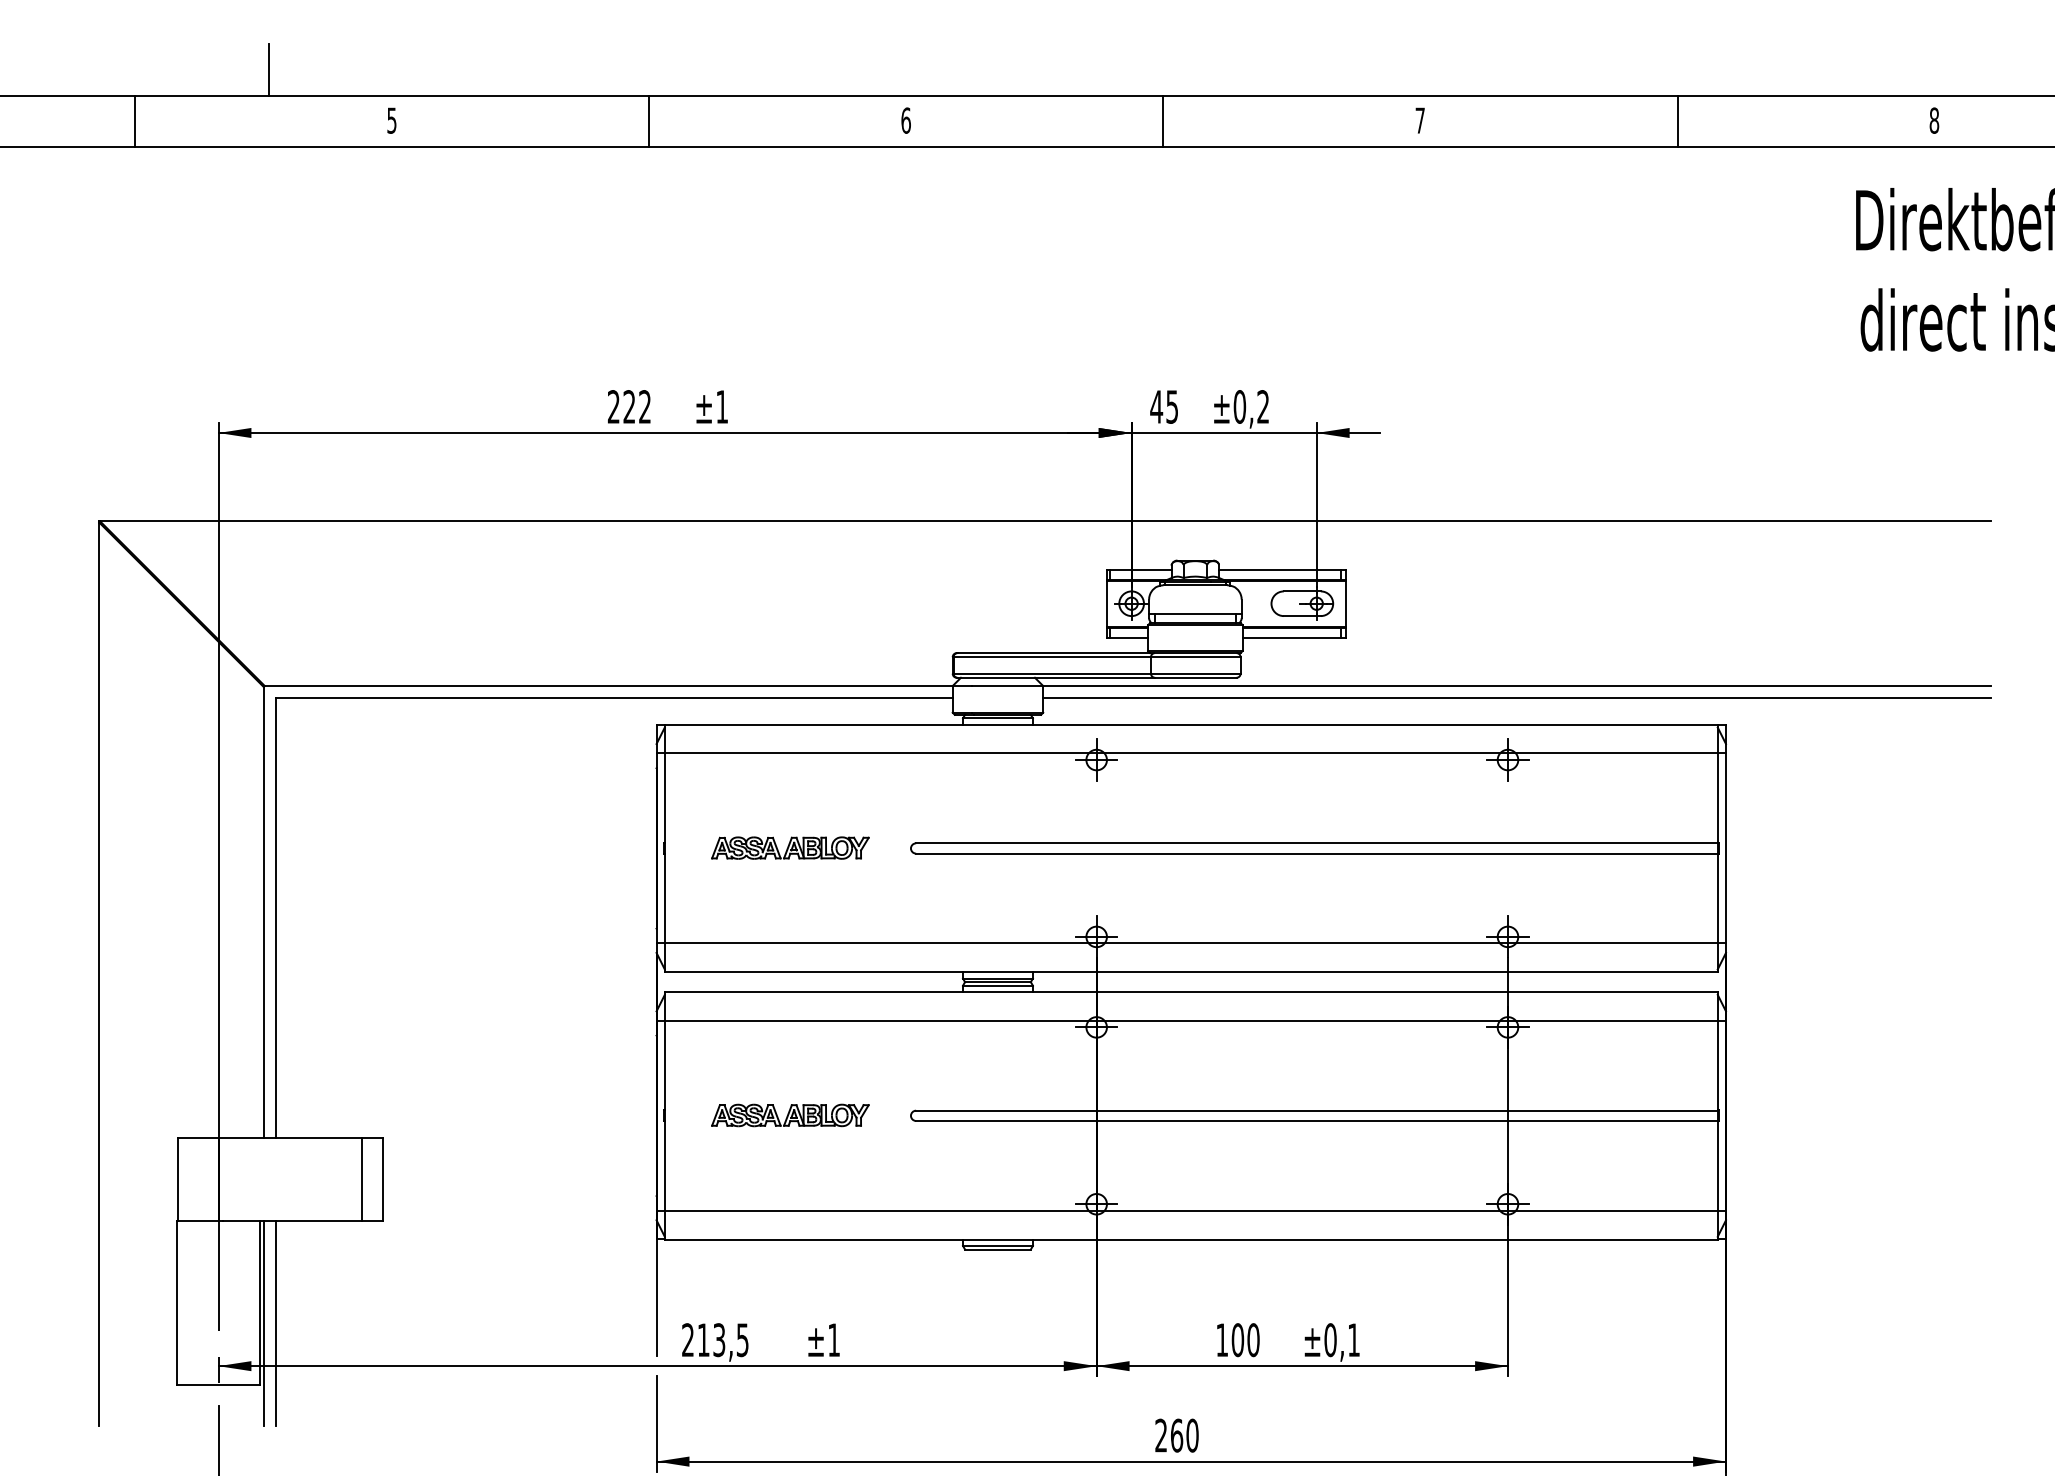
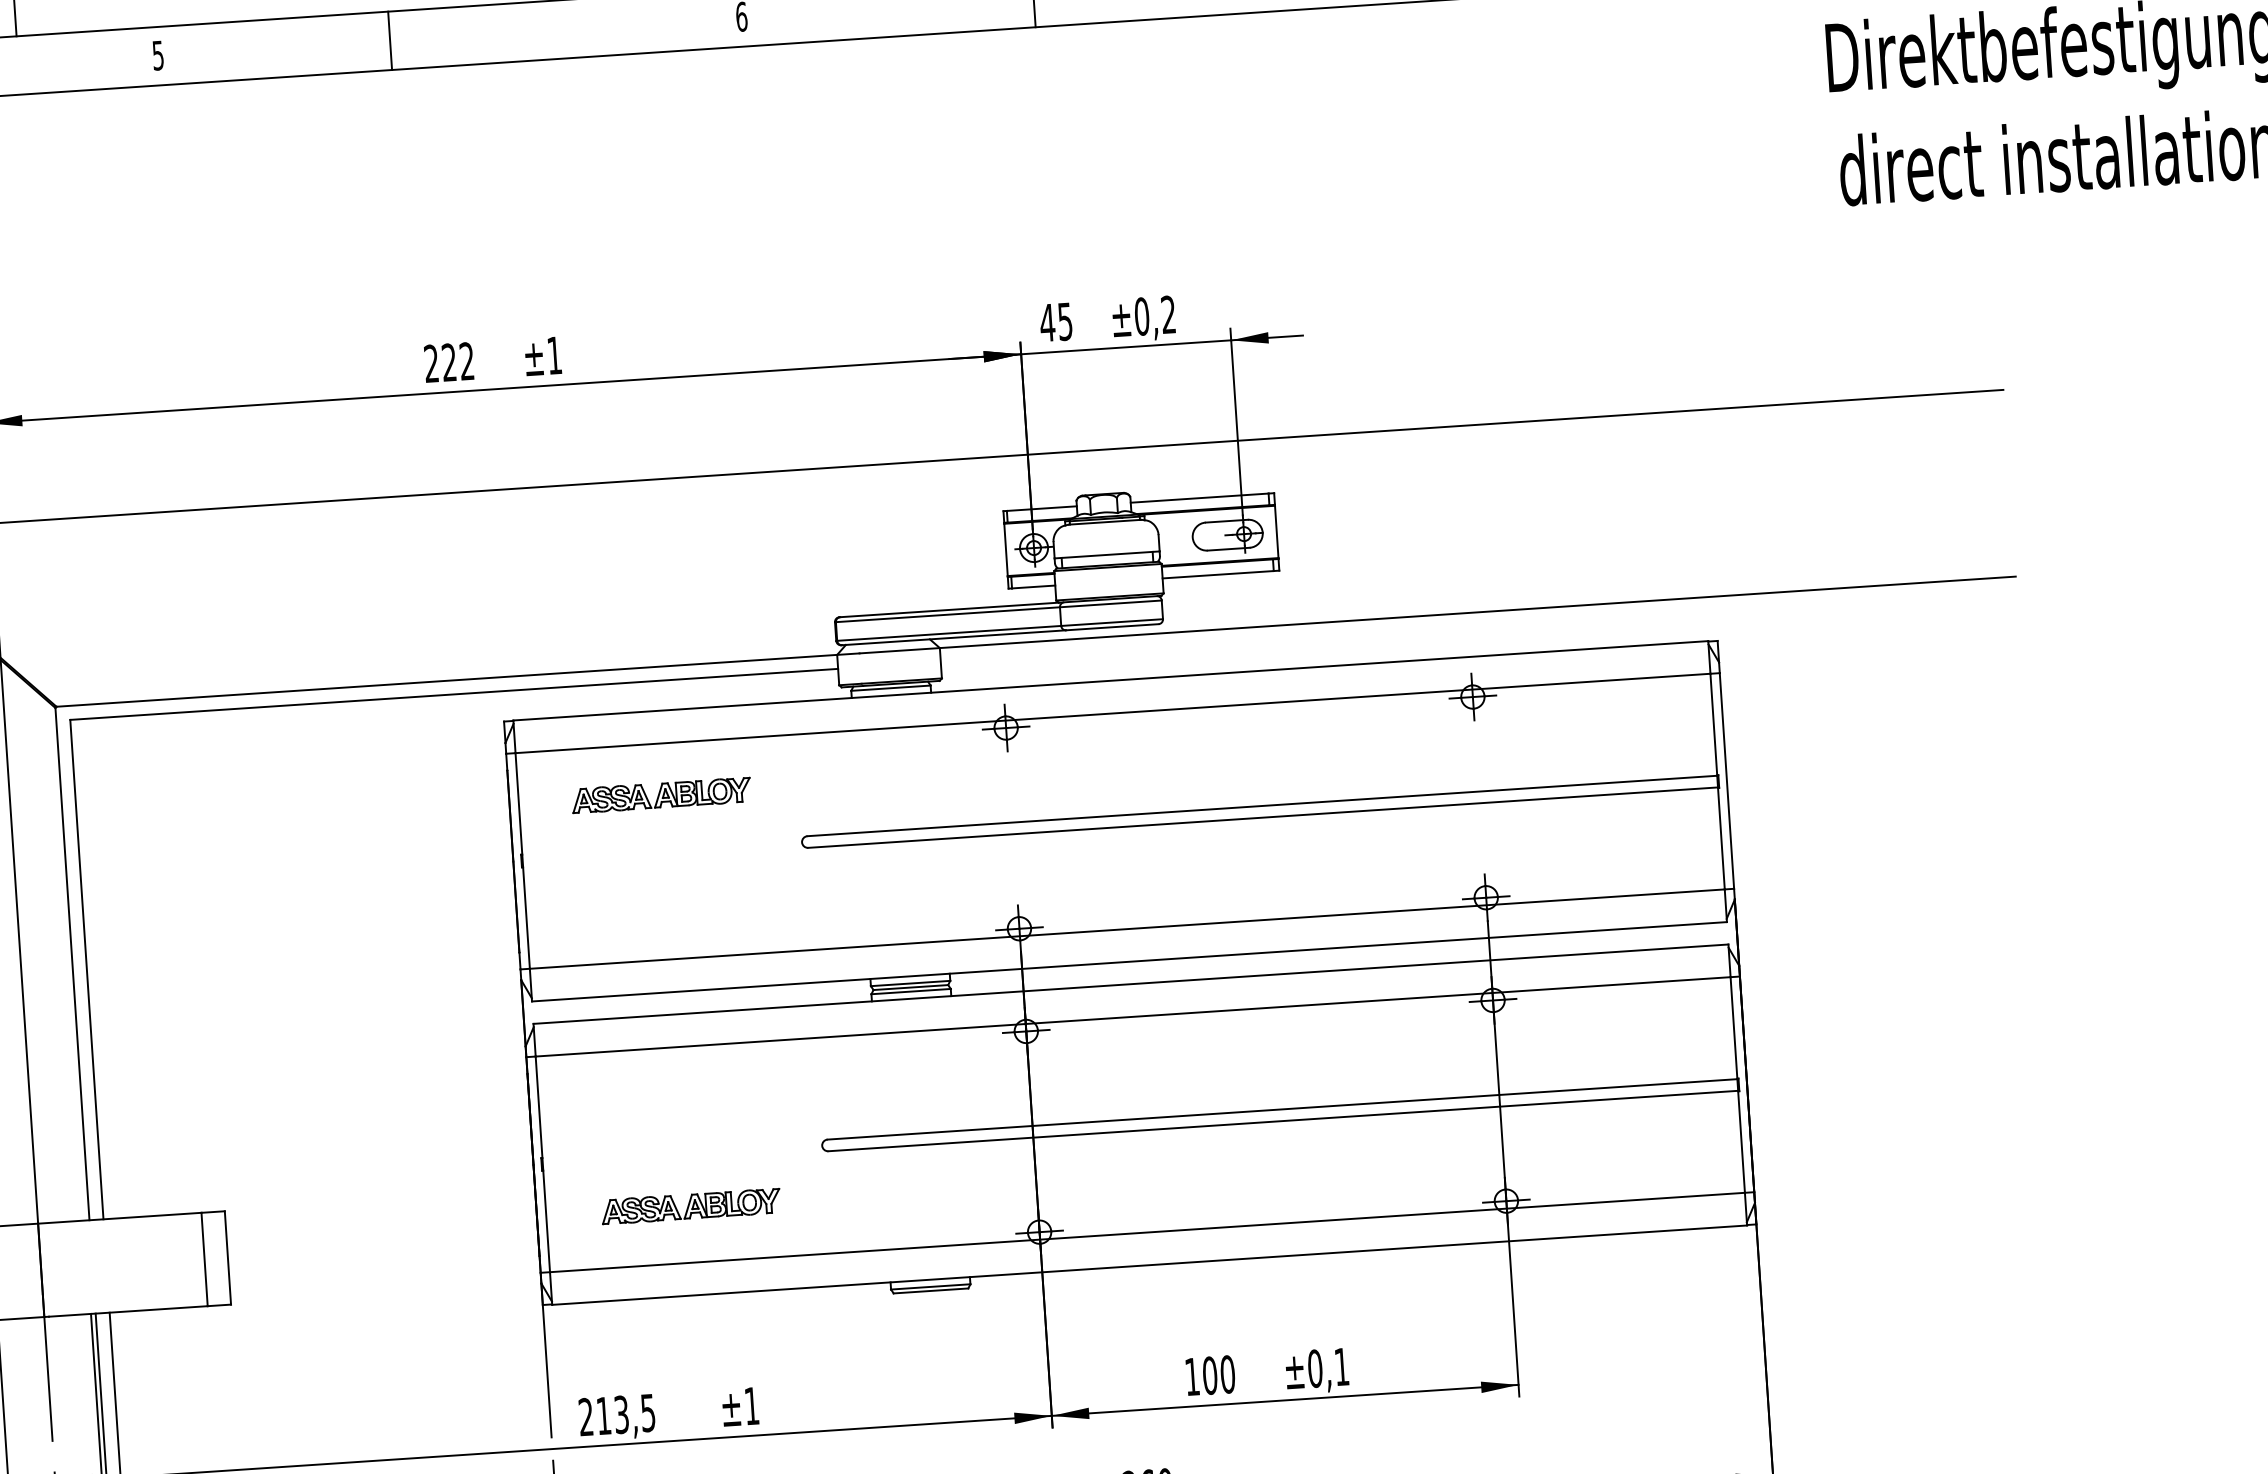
line: (649, 120) -> (390, 40), moved
line: (1517, 698) -> (1479, 626), removed
part: (790, 847) -> (661, 794), moved
part: (790, 1115) -> (691, 1206), moved

